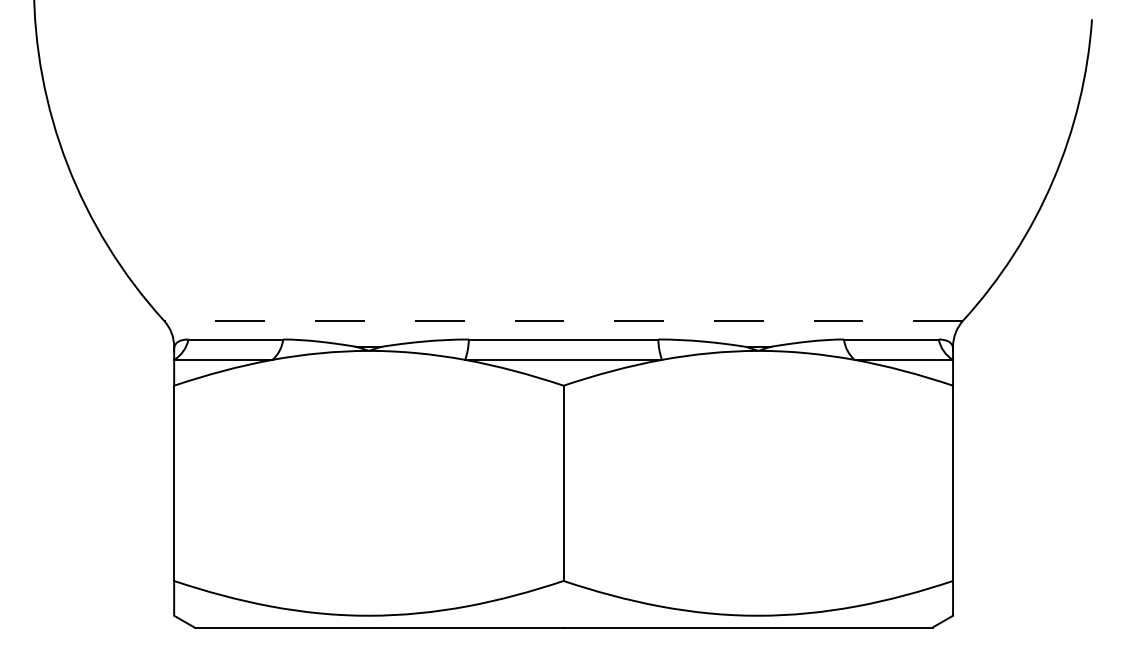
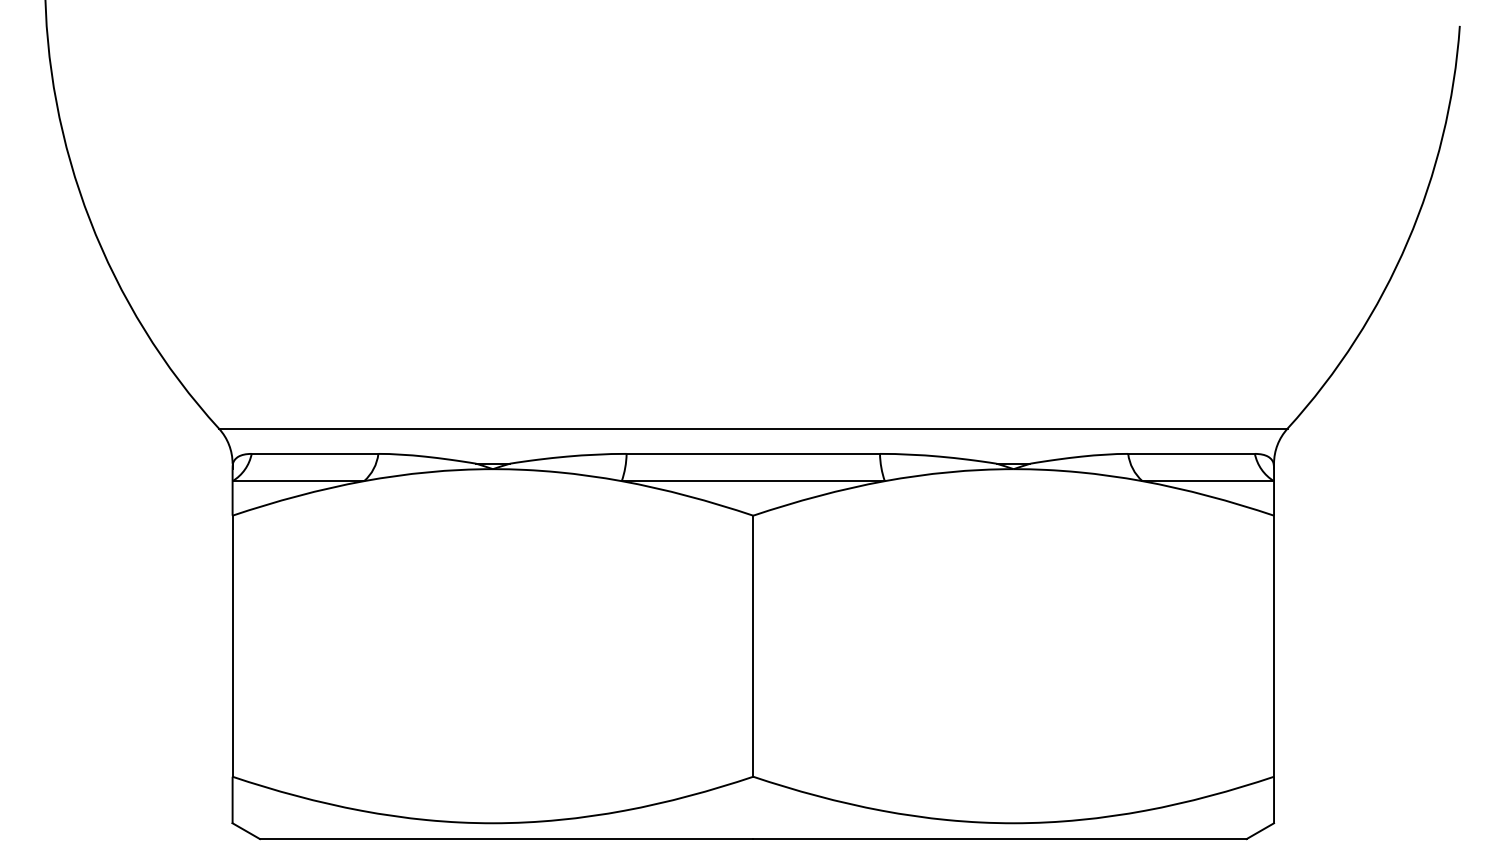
line: (563, 320) -> (752, 428), dashed -> solid

